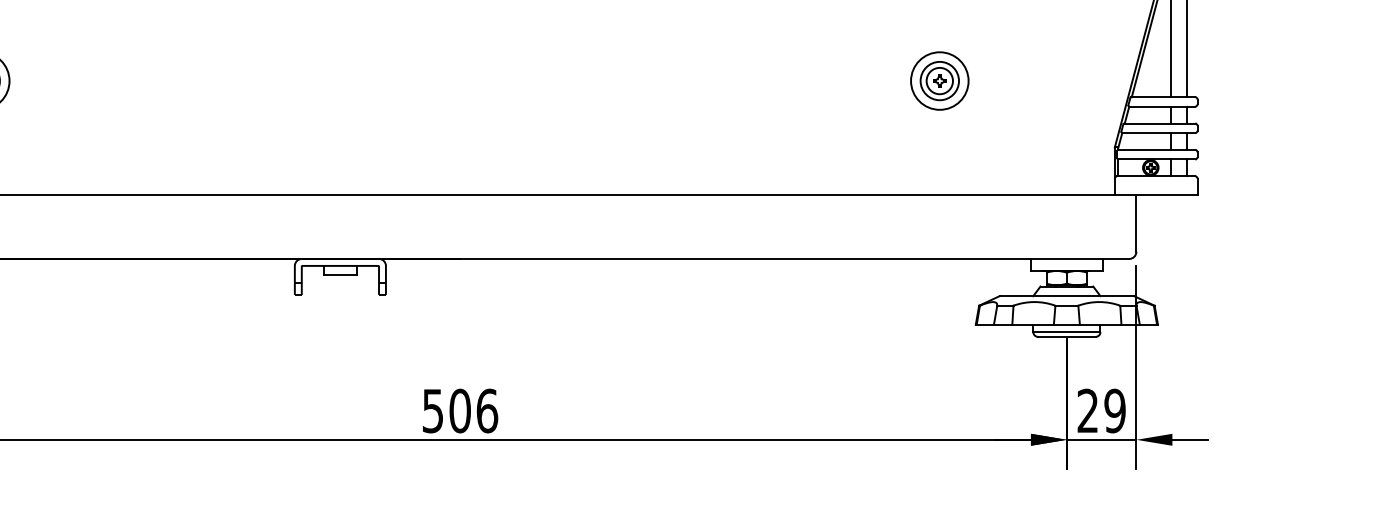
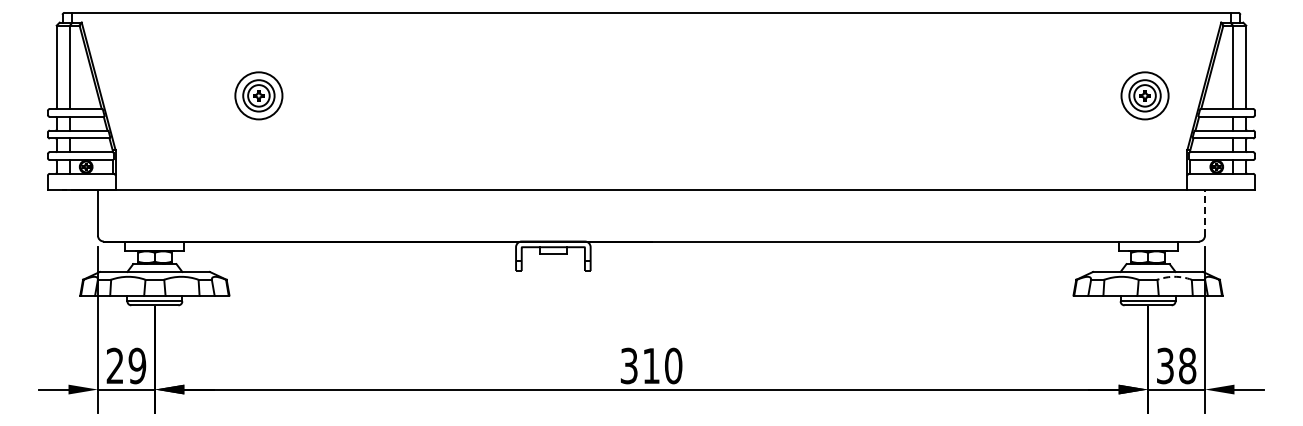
part: (939, 80) -> (1144, 95), moved
line: (1137, 223) -> (1205, 212), solid -> dashed
arc: (1099, 301) -> (1174, 276), solid -> dashed
text: (460, 410) -> (651, 365), 506 -> 310
text: (1101, 411) -> (1176, 366), 29 -> 38

